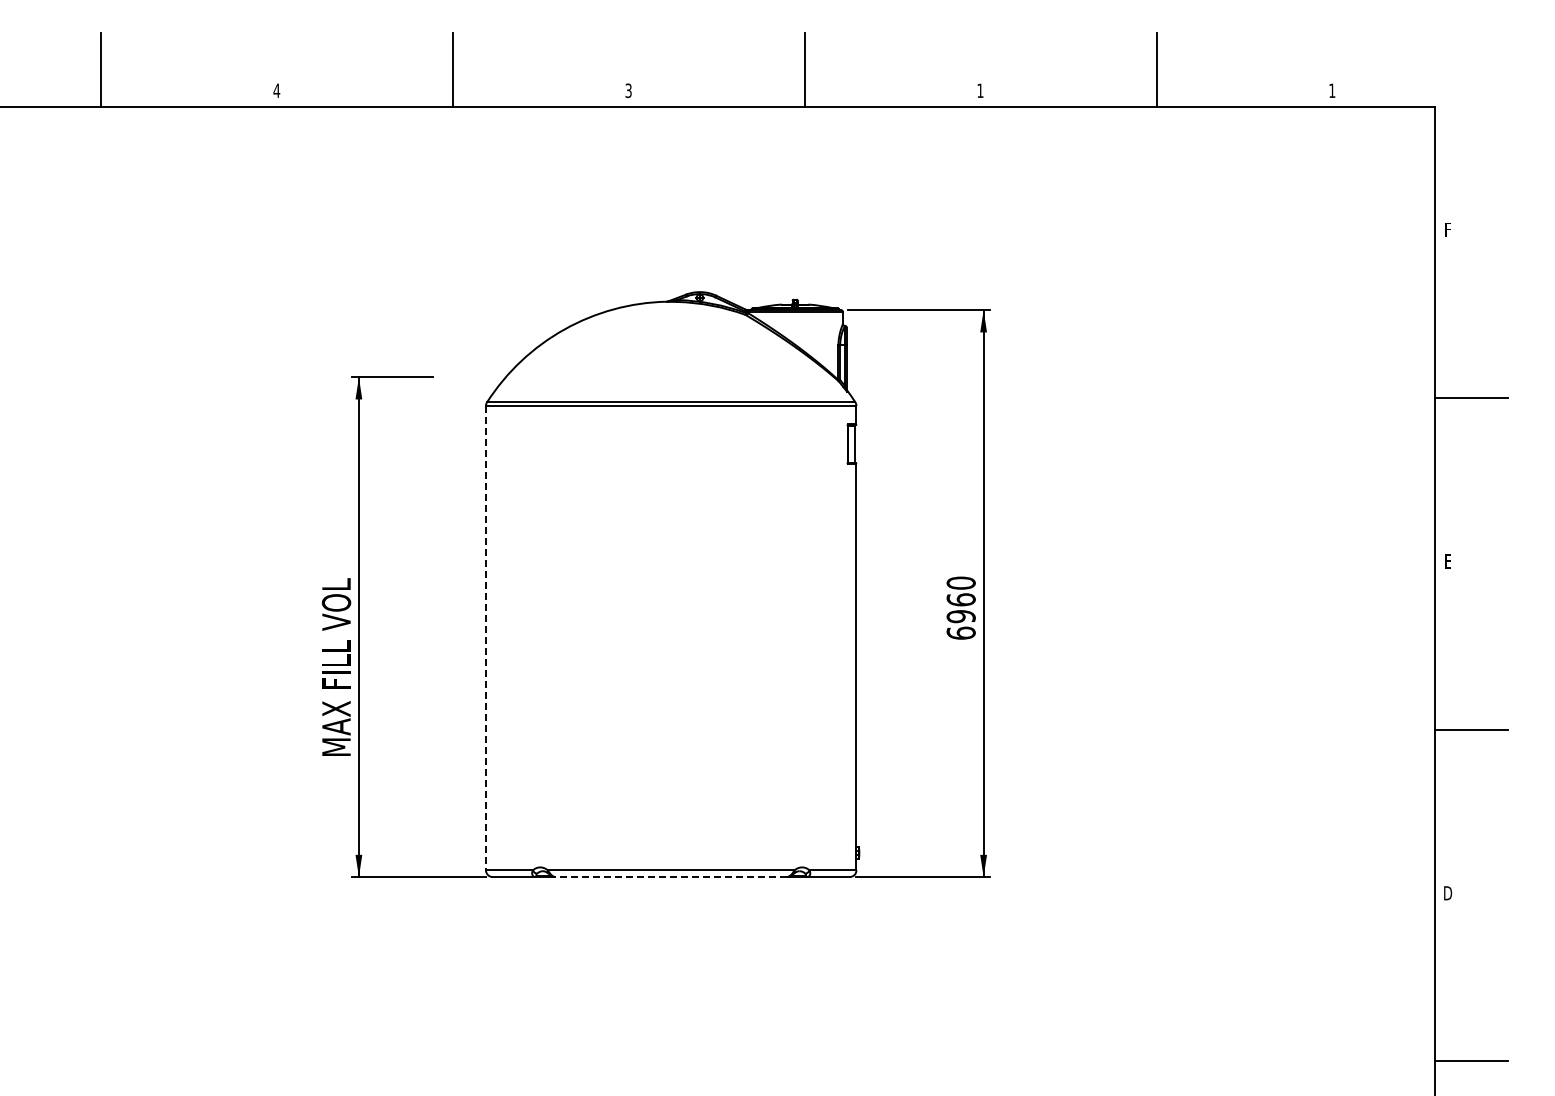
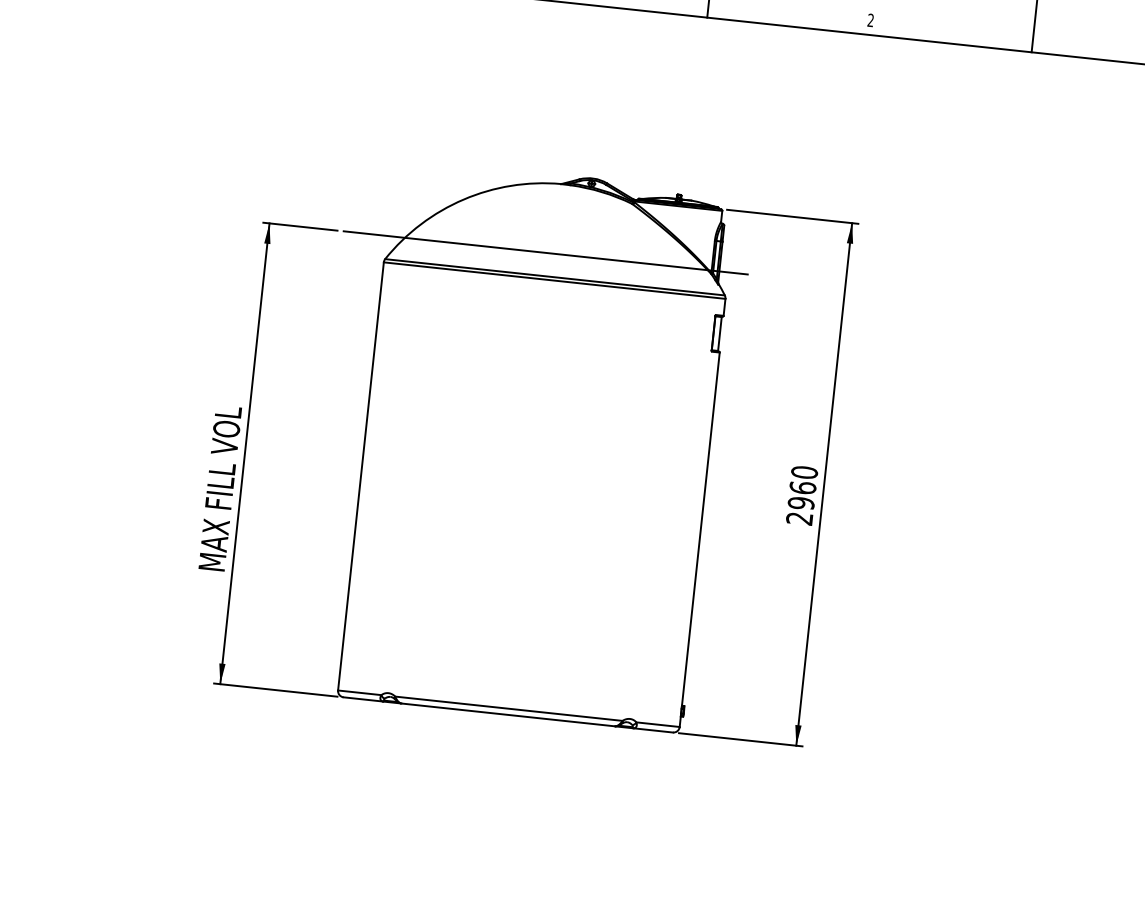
text: (980, 90) -> (870, 20), 1 -> 2
line: (658, 377) -> (545, 253), added
text: (960, 632) -> (799, 517), 6960 -> 2960
line: (485, 638) -> (360, 476), dashed -> solid
line: (671, 877) -> (508, 715), dashed -> solid

